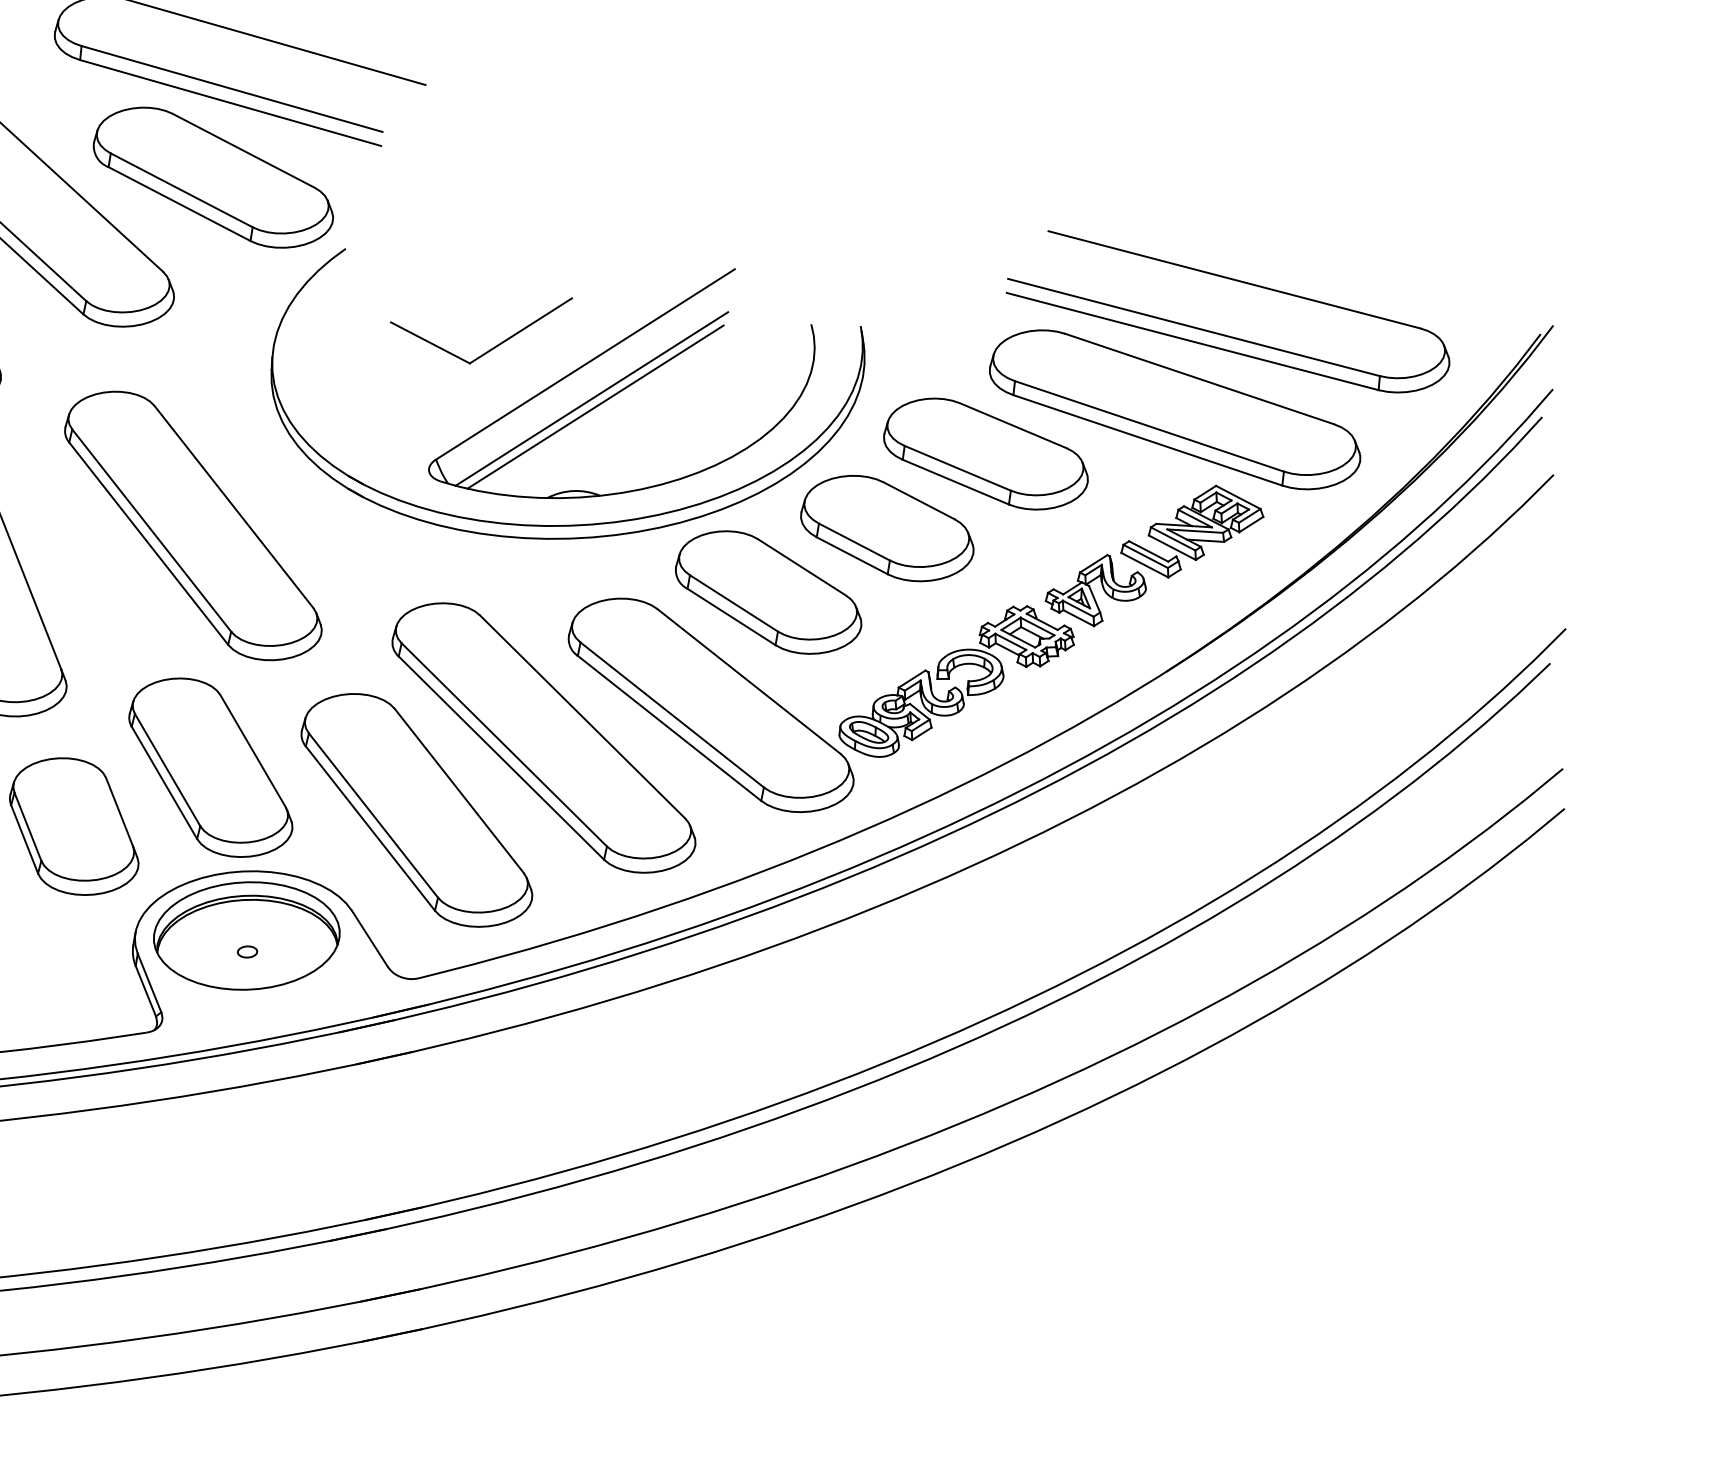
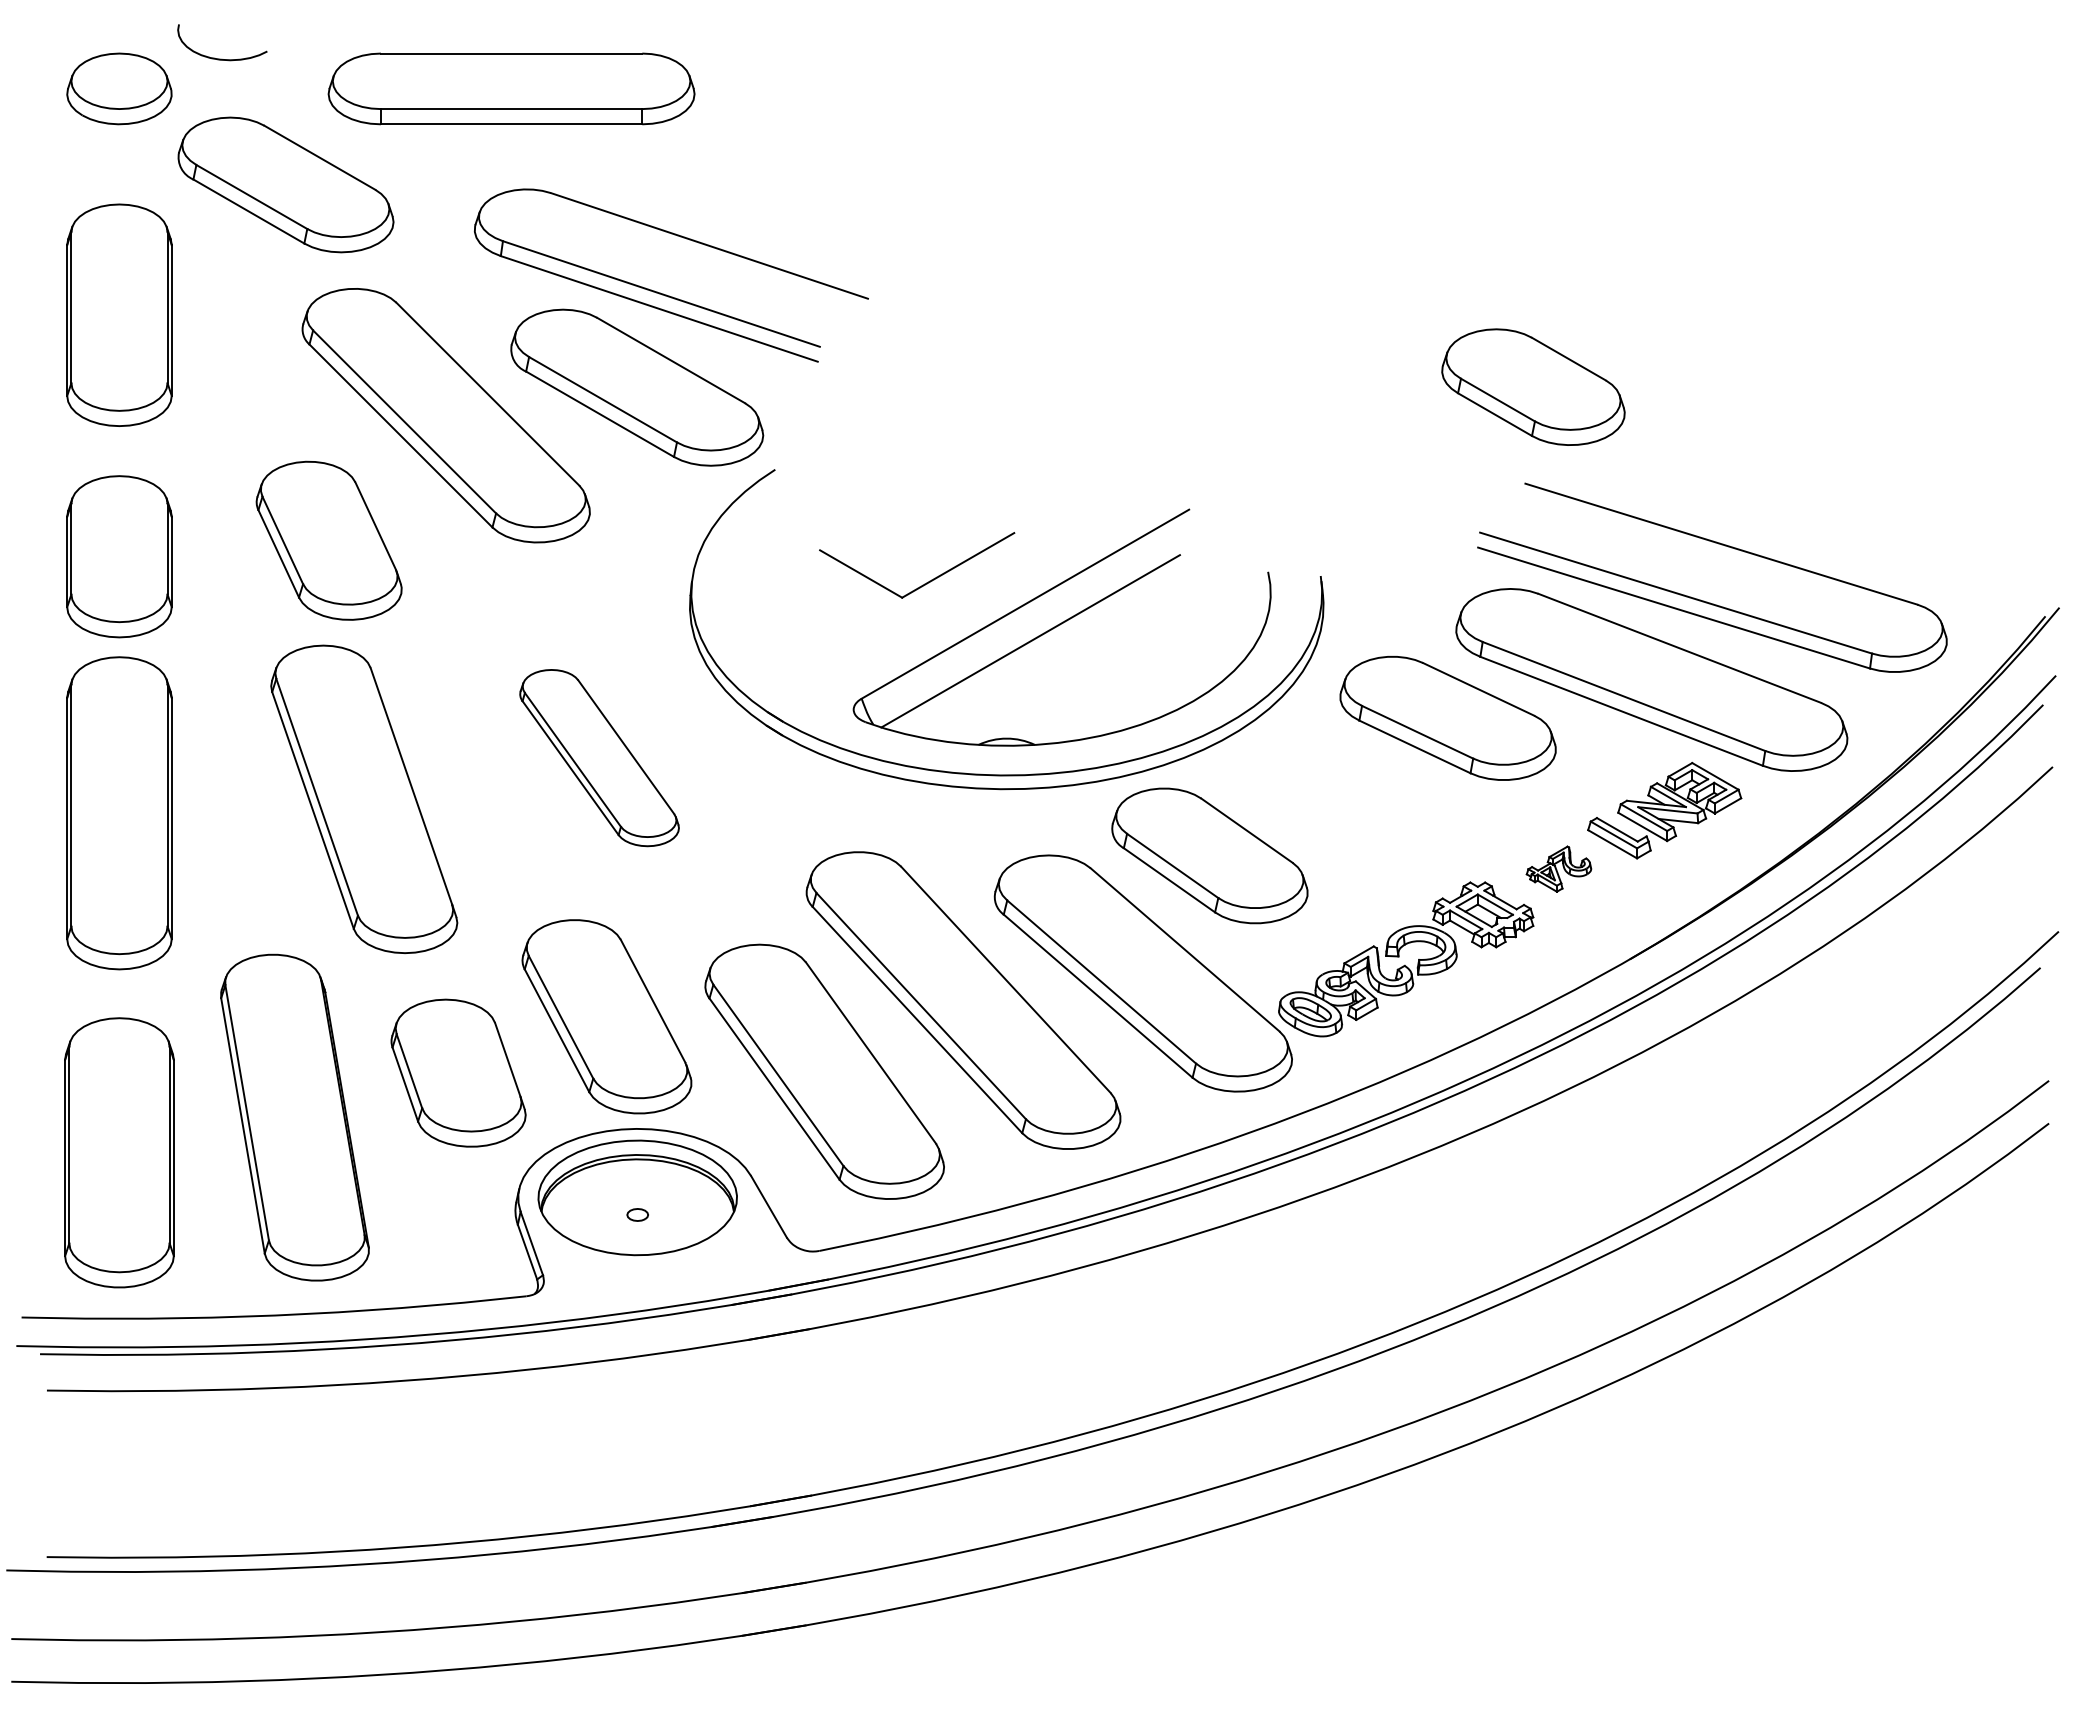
line: (594, 407) -> (1033, 650), removed
part: (193, 525) -> (599, 757), size x0.6
part: (887, 527) -> (1533, 386), moved
part: (1095, 590) -> (1558, 868), size x0.6

